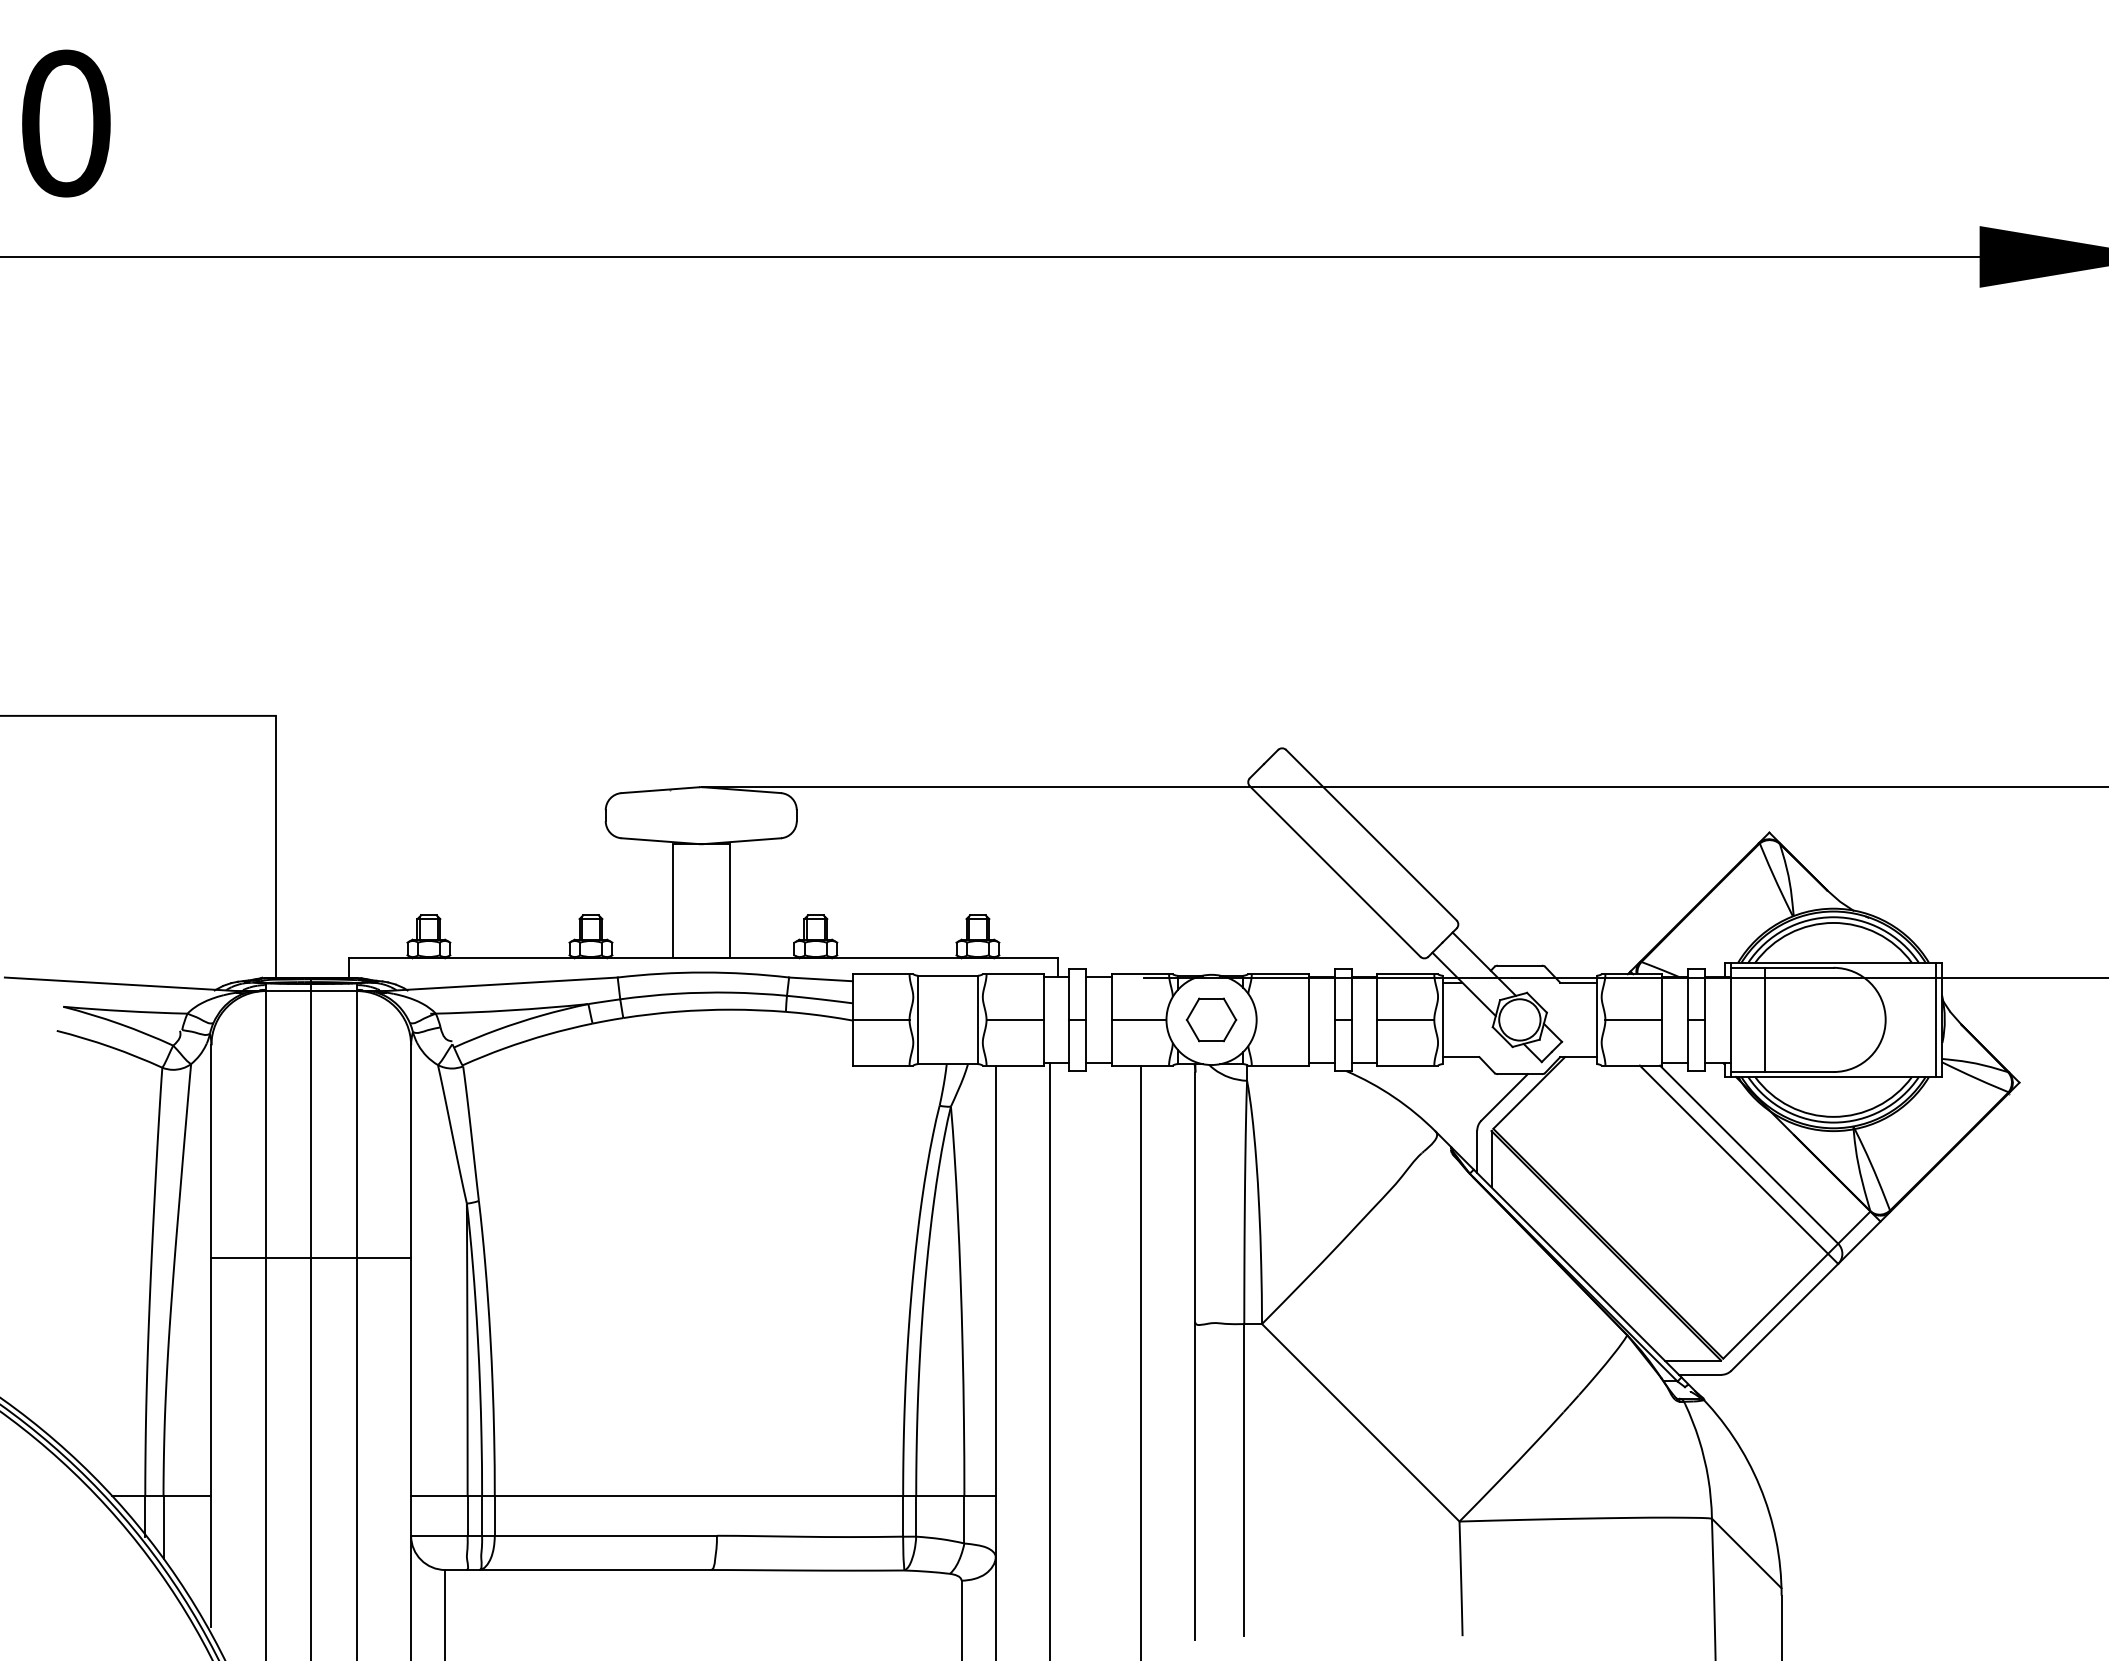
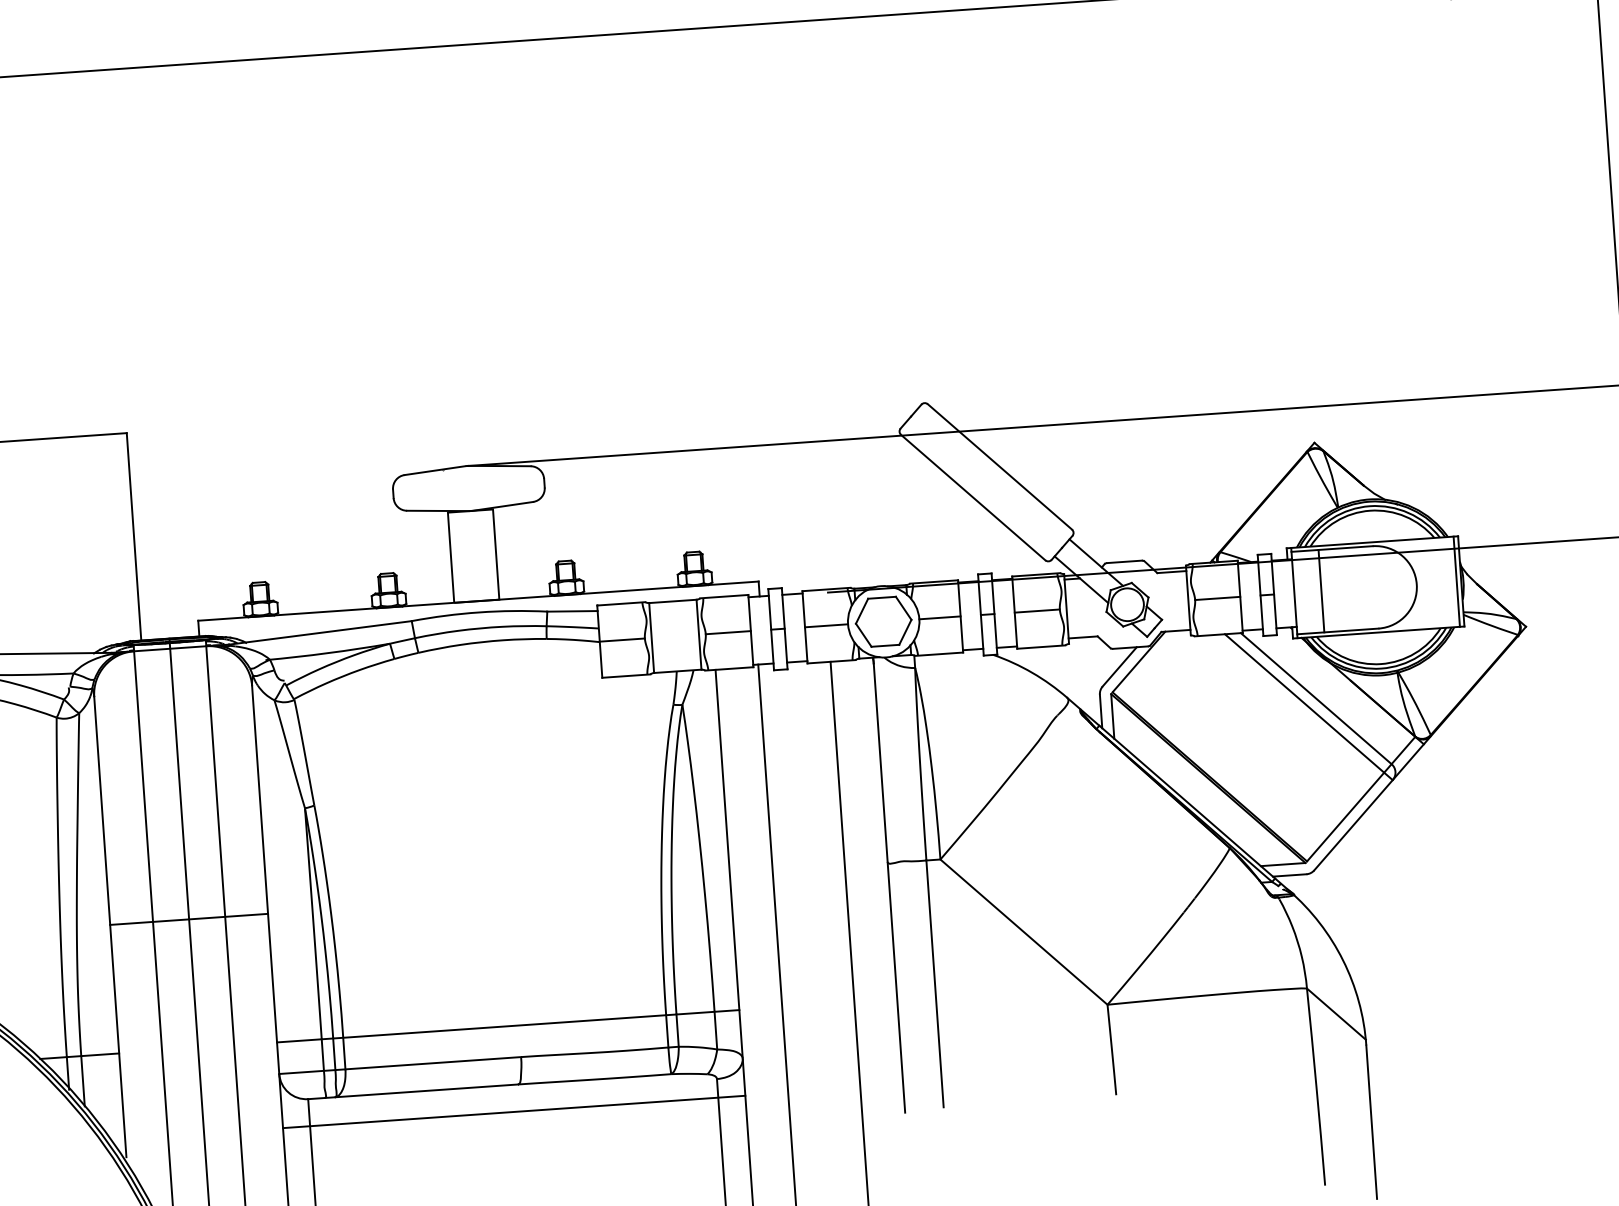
part: (1211, 1019) -> (883, 621), size x1.43
line: (1282, 1019) -> (939, 617), added
line: (311, 1258) -> (189, 919), moved
line: (703, 1604) -> (514, 1112), added

